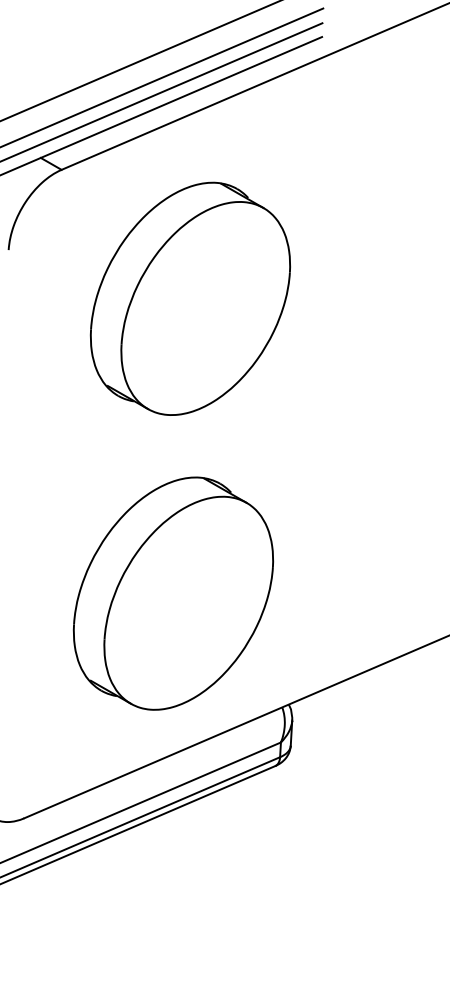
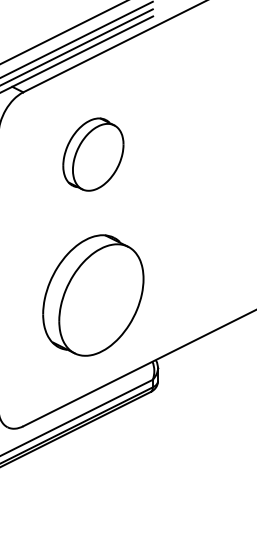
part: (190, 298) -> (93, 154), size x0.6
part: (173, 593) -> (93, 295), moved

